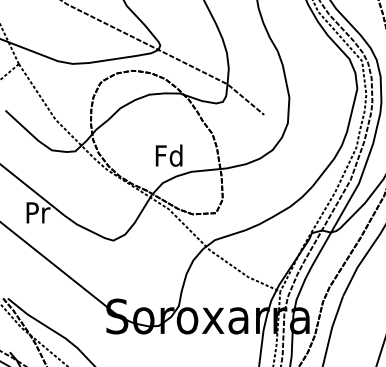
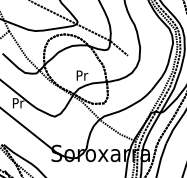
text: (168, 155) -> (81, 75), Fd -> Pr

